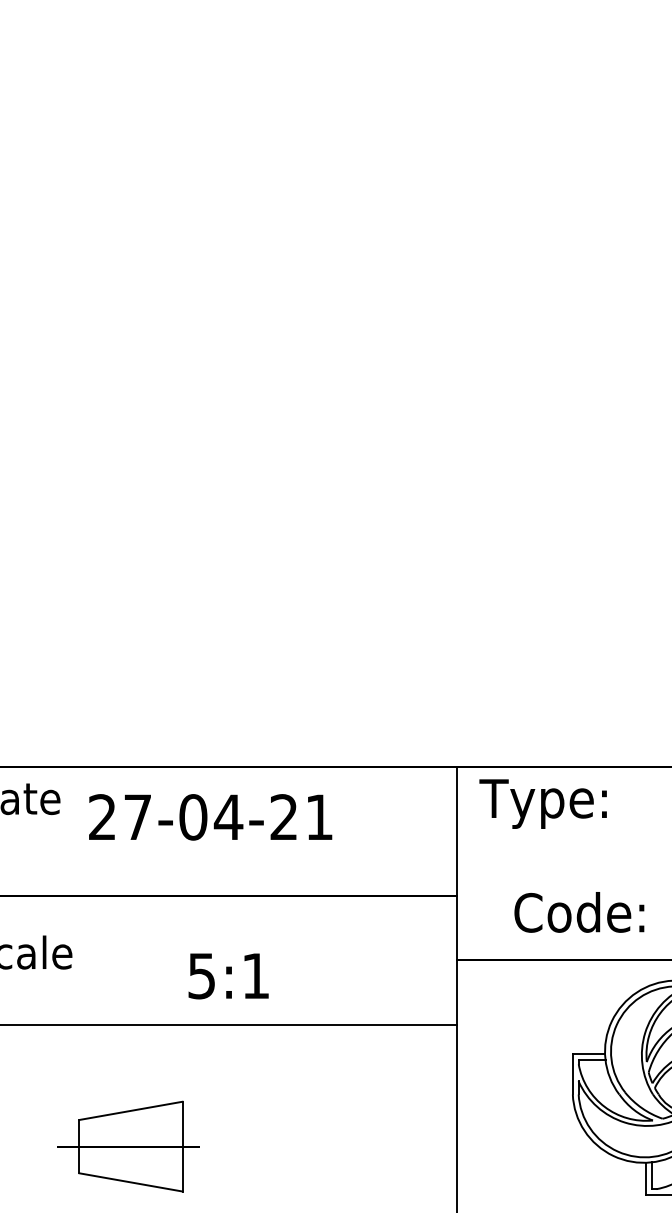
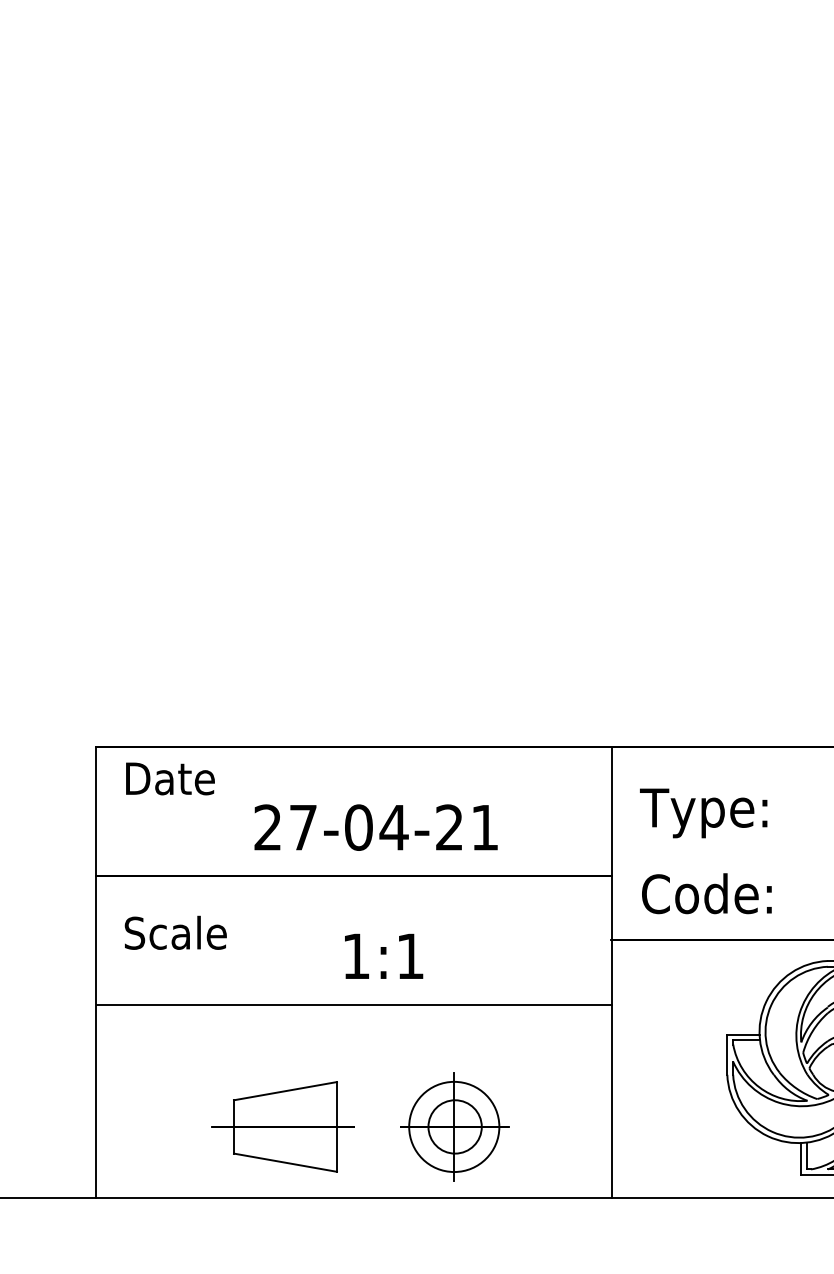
text: (543, 804) -> (703, 813), moved
text: (210, 817) -> (375, 827), moved
text: (579, 912) -> (706, 893), moved
text: (202, 976) -> (356, 956), 5:1 -> 1:1
part: (300, 1146) -> (454, 1126), added

